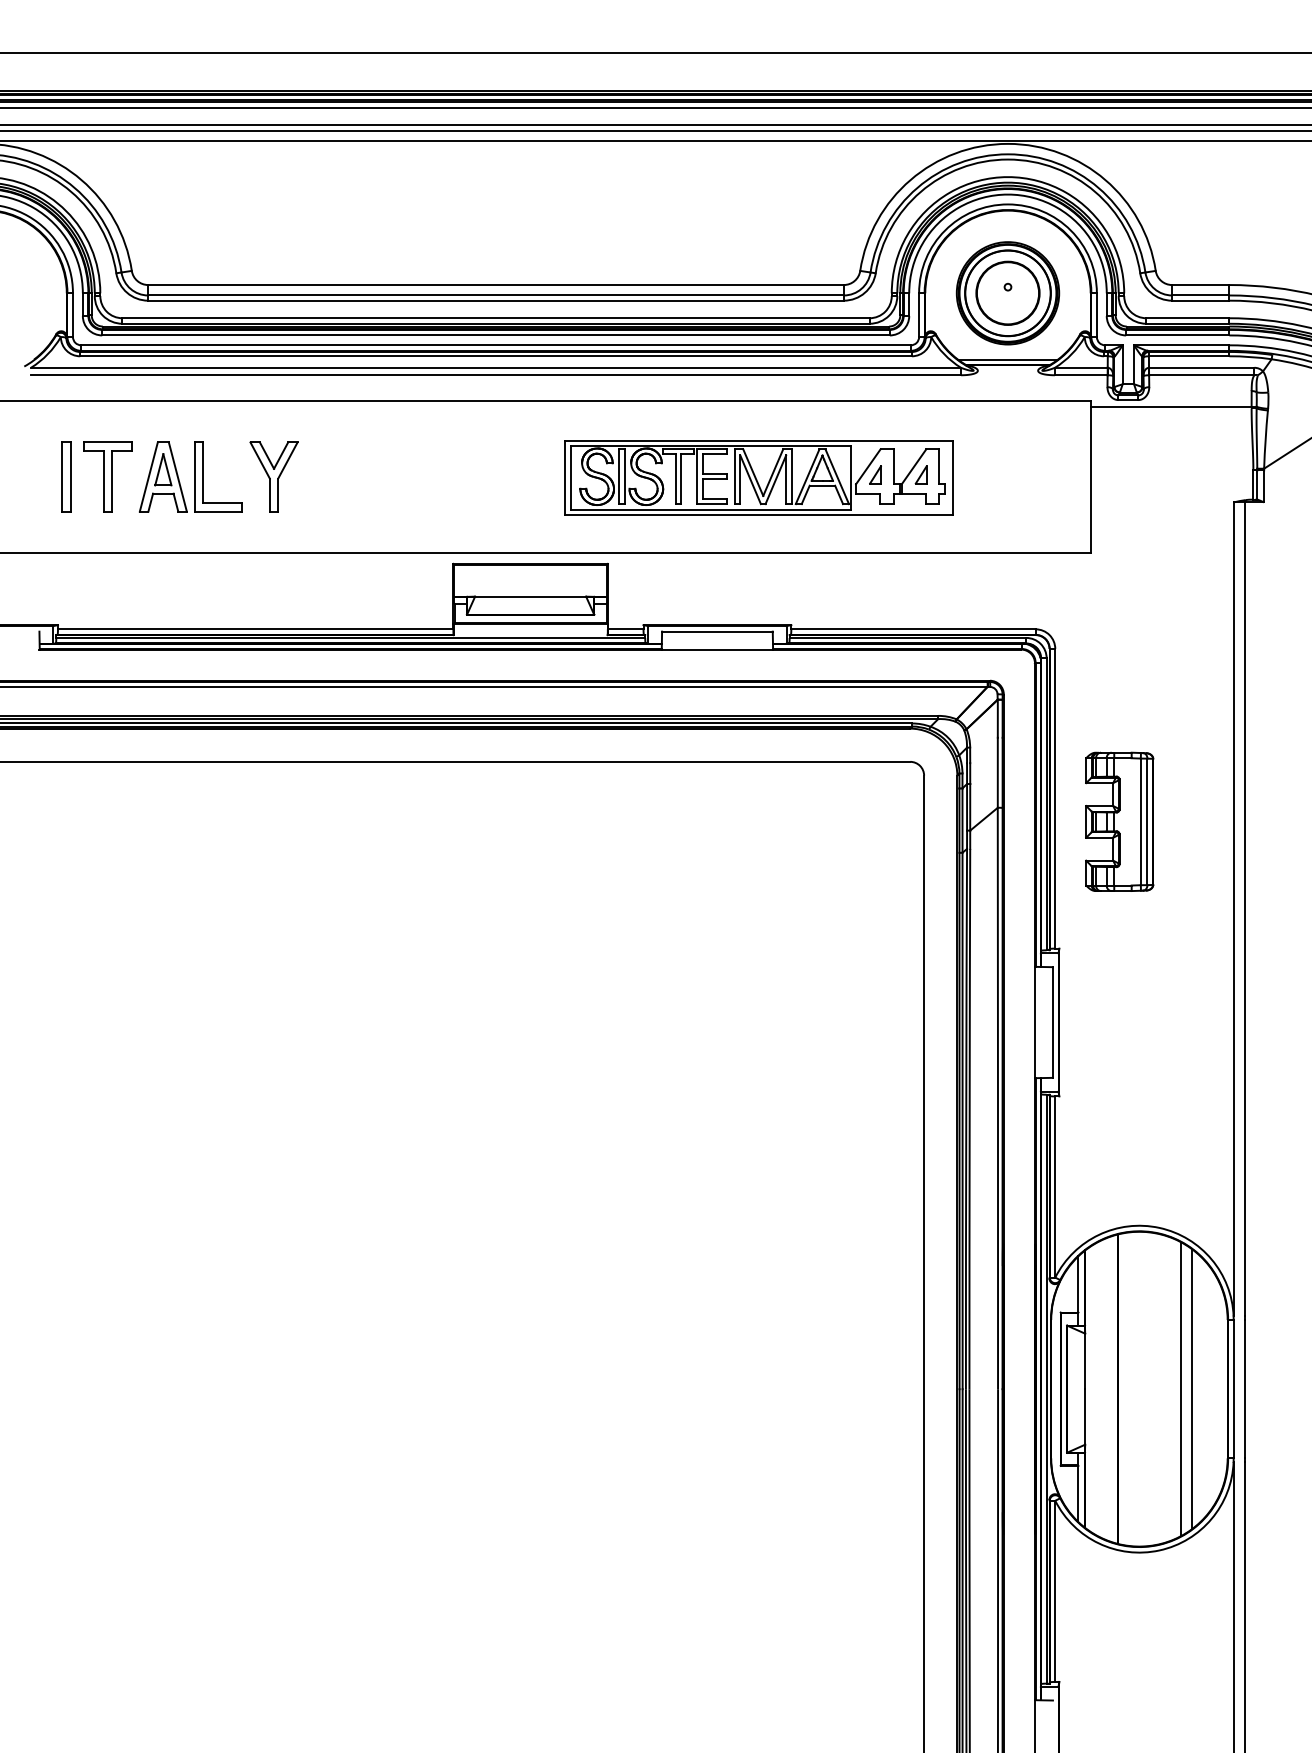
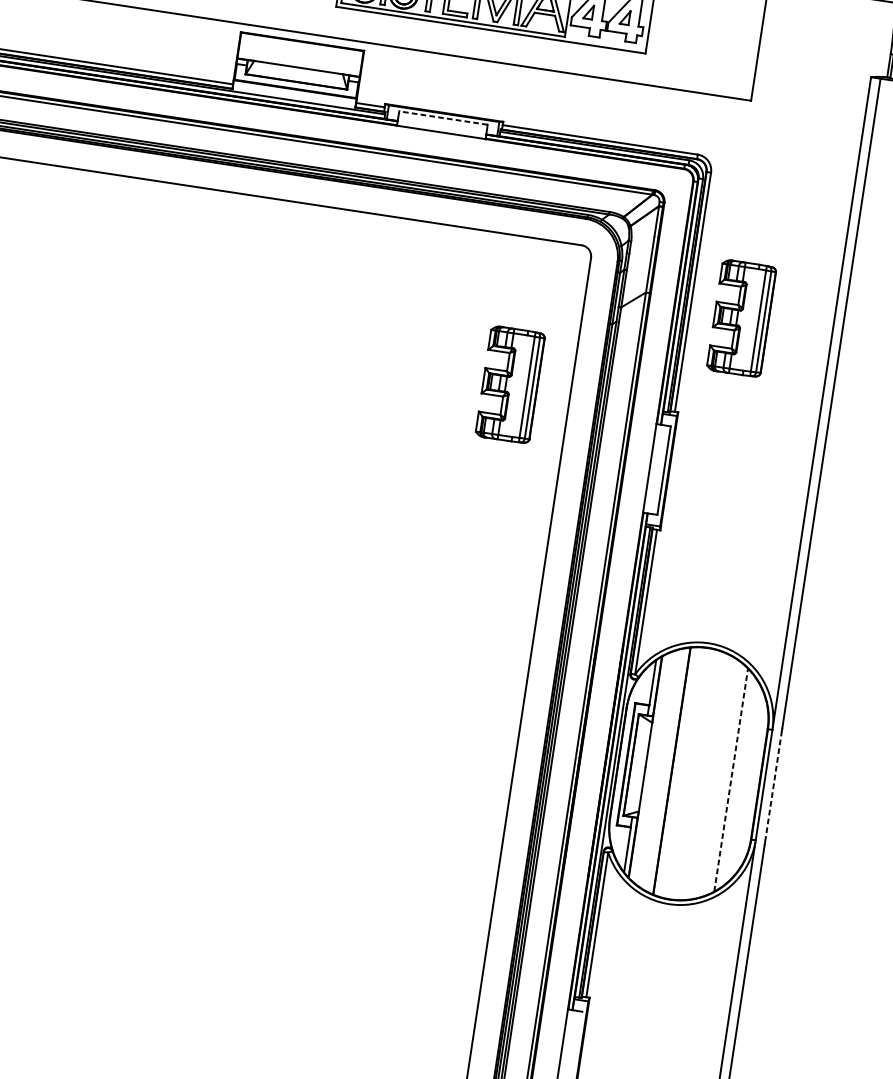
line: (716, 631) -> (442, 117), solid -> dashed
part: (848, 945) -> (510, 384), added
line: (1180, 1388) -> (721, 778), removed
line: (1245, 1388) -> (773, 785), solid -> dashed
line: (1192, 1389) -> (731, 780), solid -> dashed

